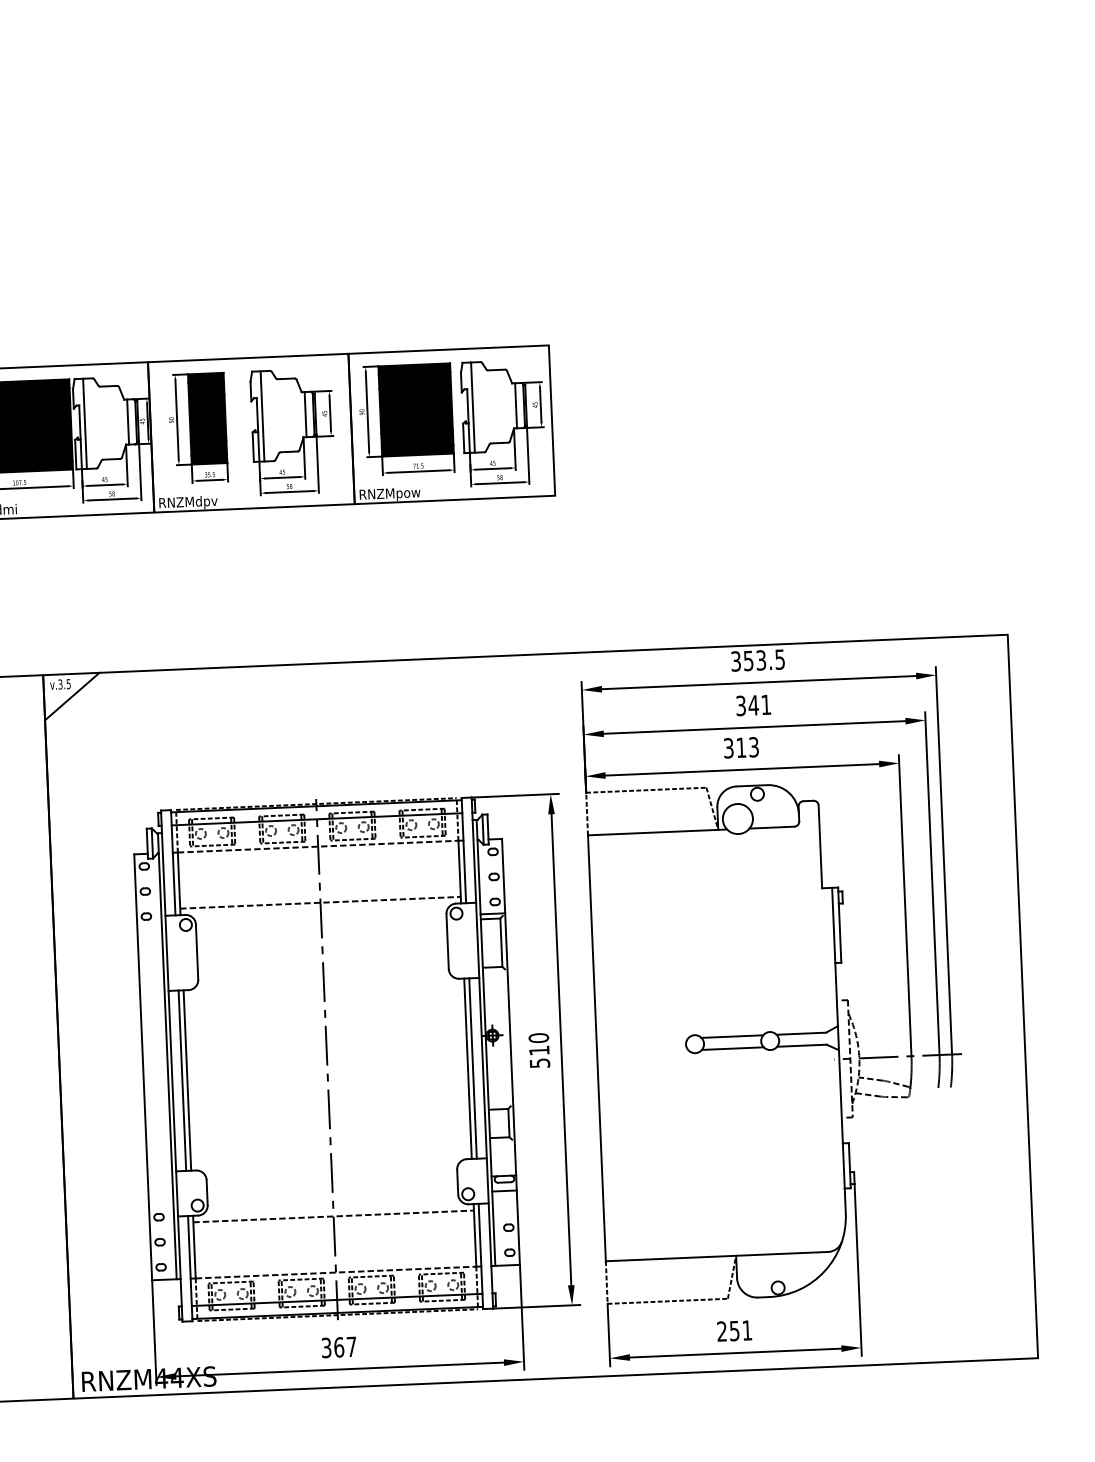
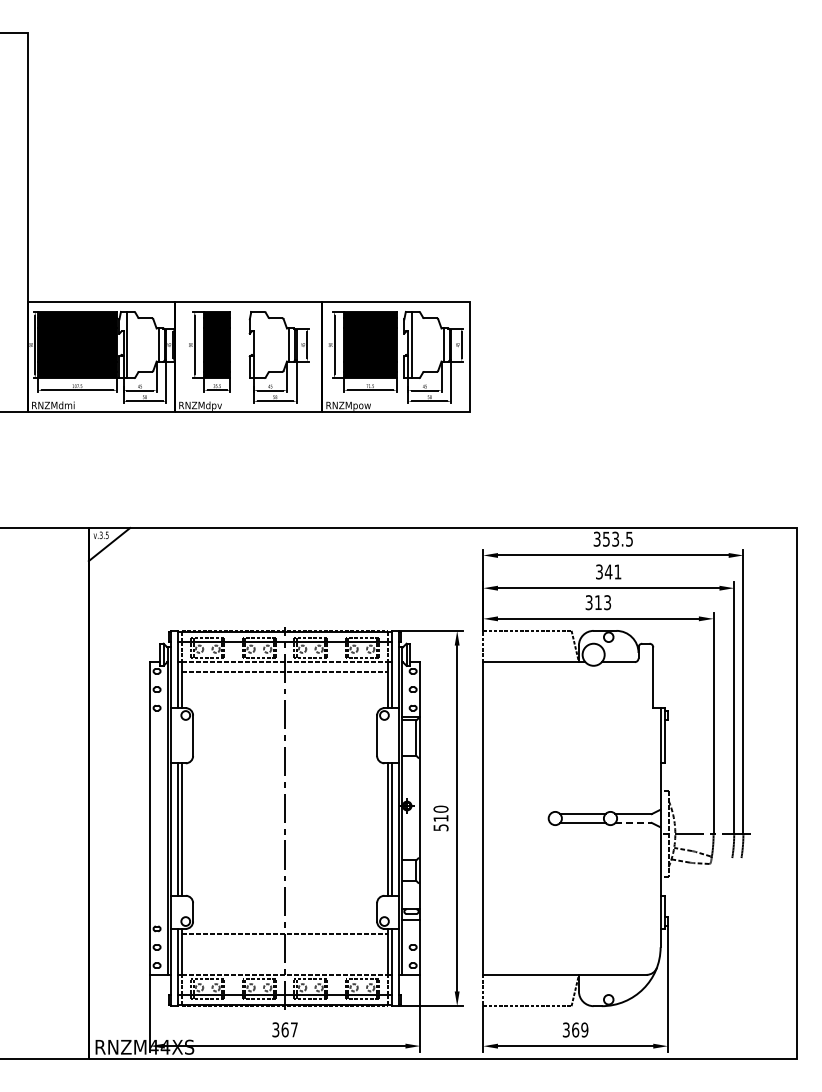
line: (262, 415) -> (257, 344), removed
line: (321, 902) -> (285, 672), moved
line: (803, 1045) -> (634, 822), solid -> dashed
text: (734, 1330) -> (575, 1029), 251 -> 369

